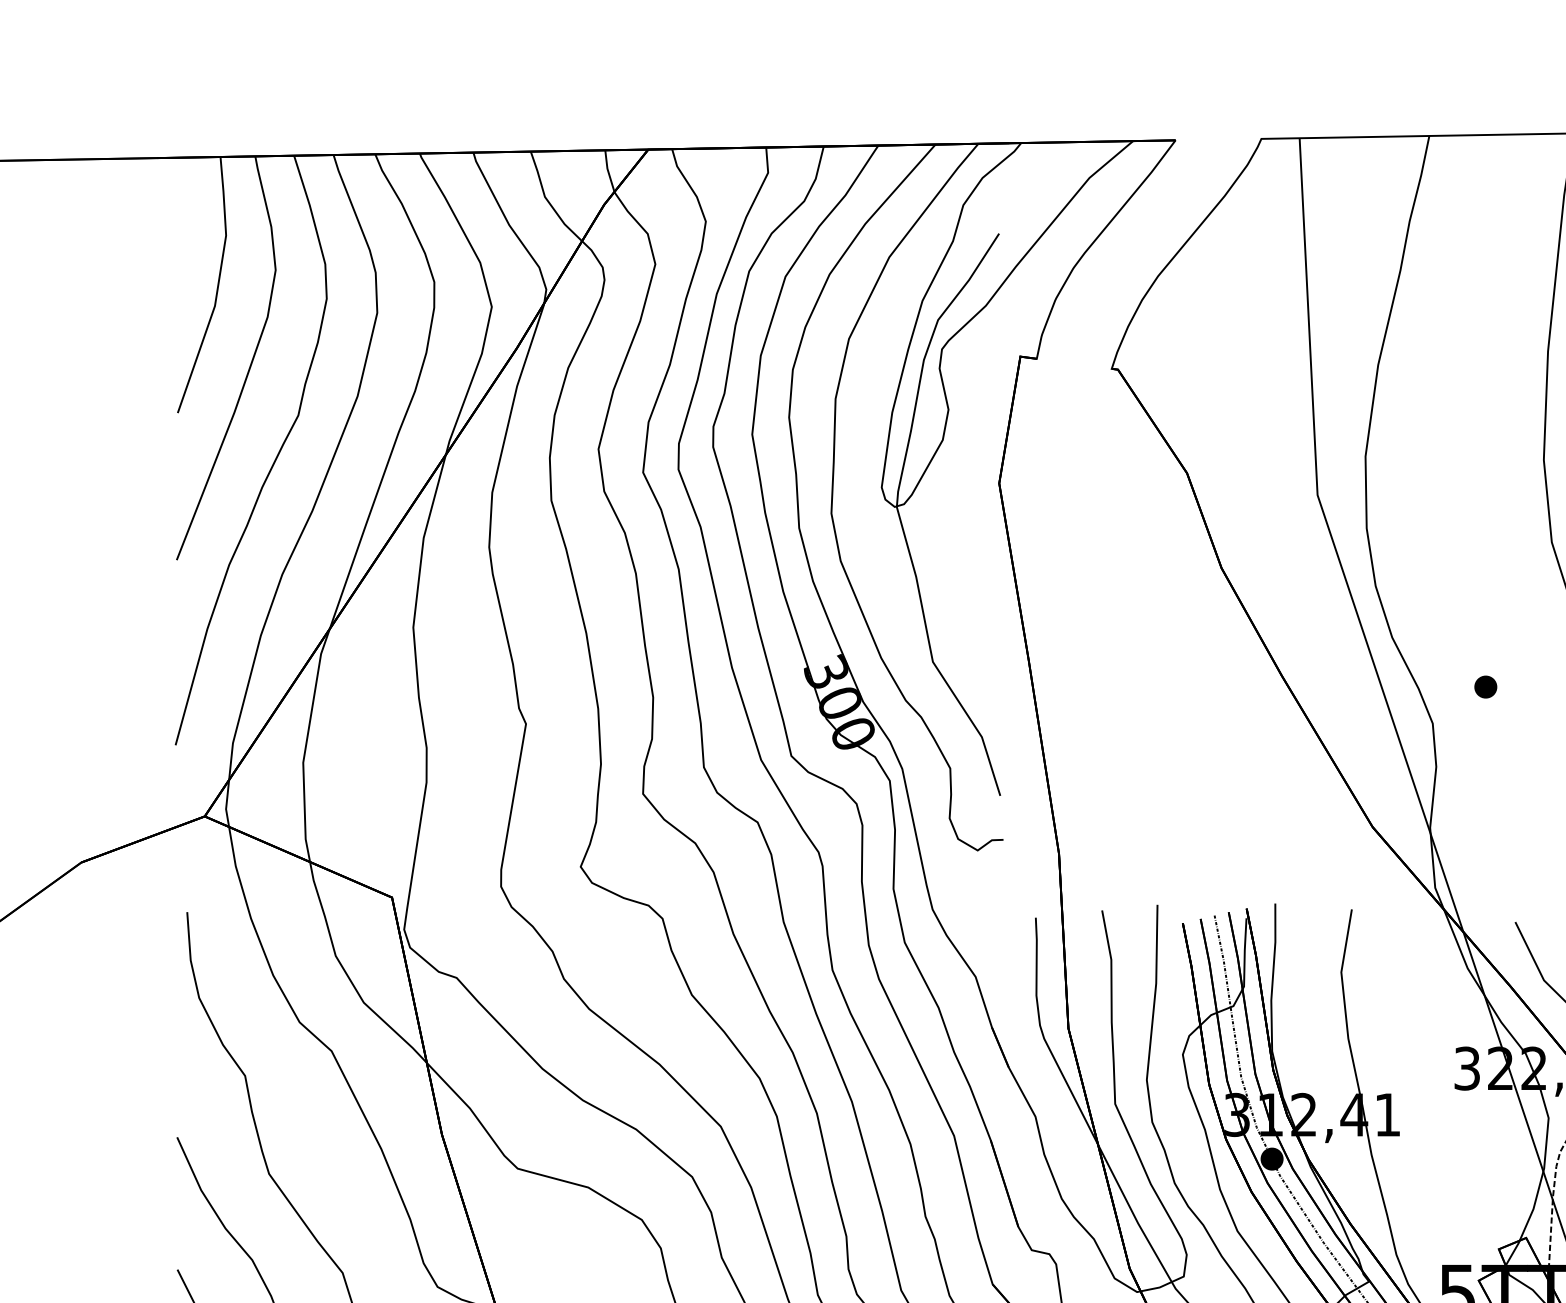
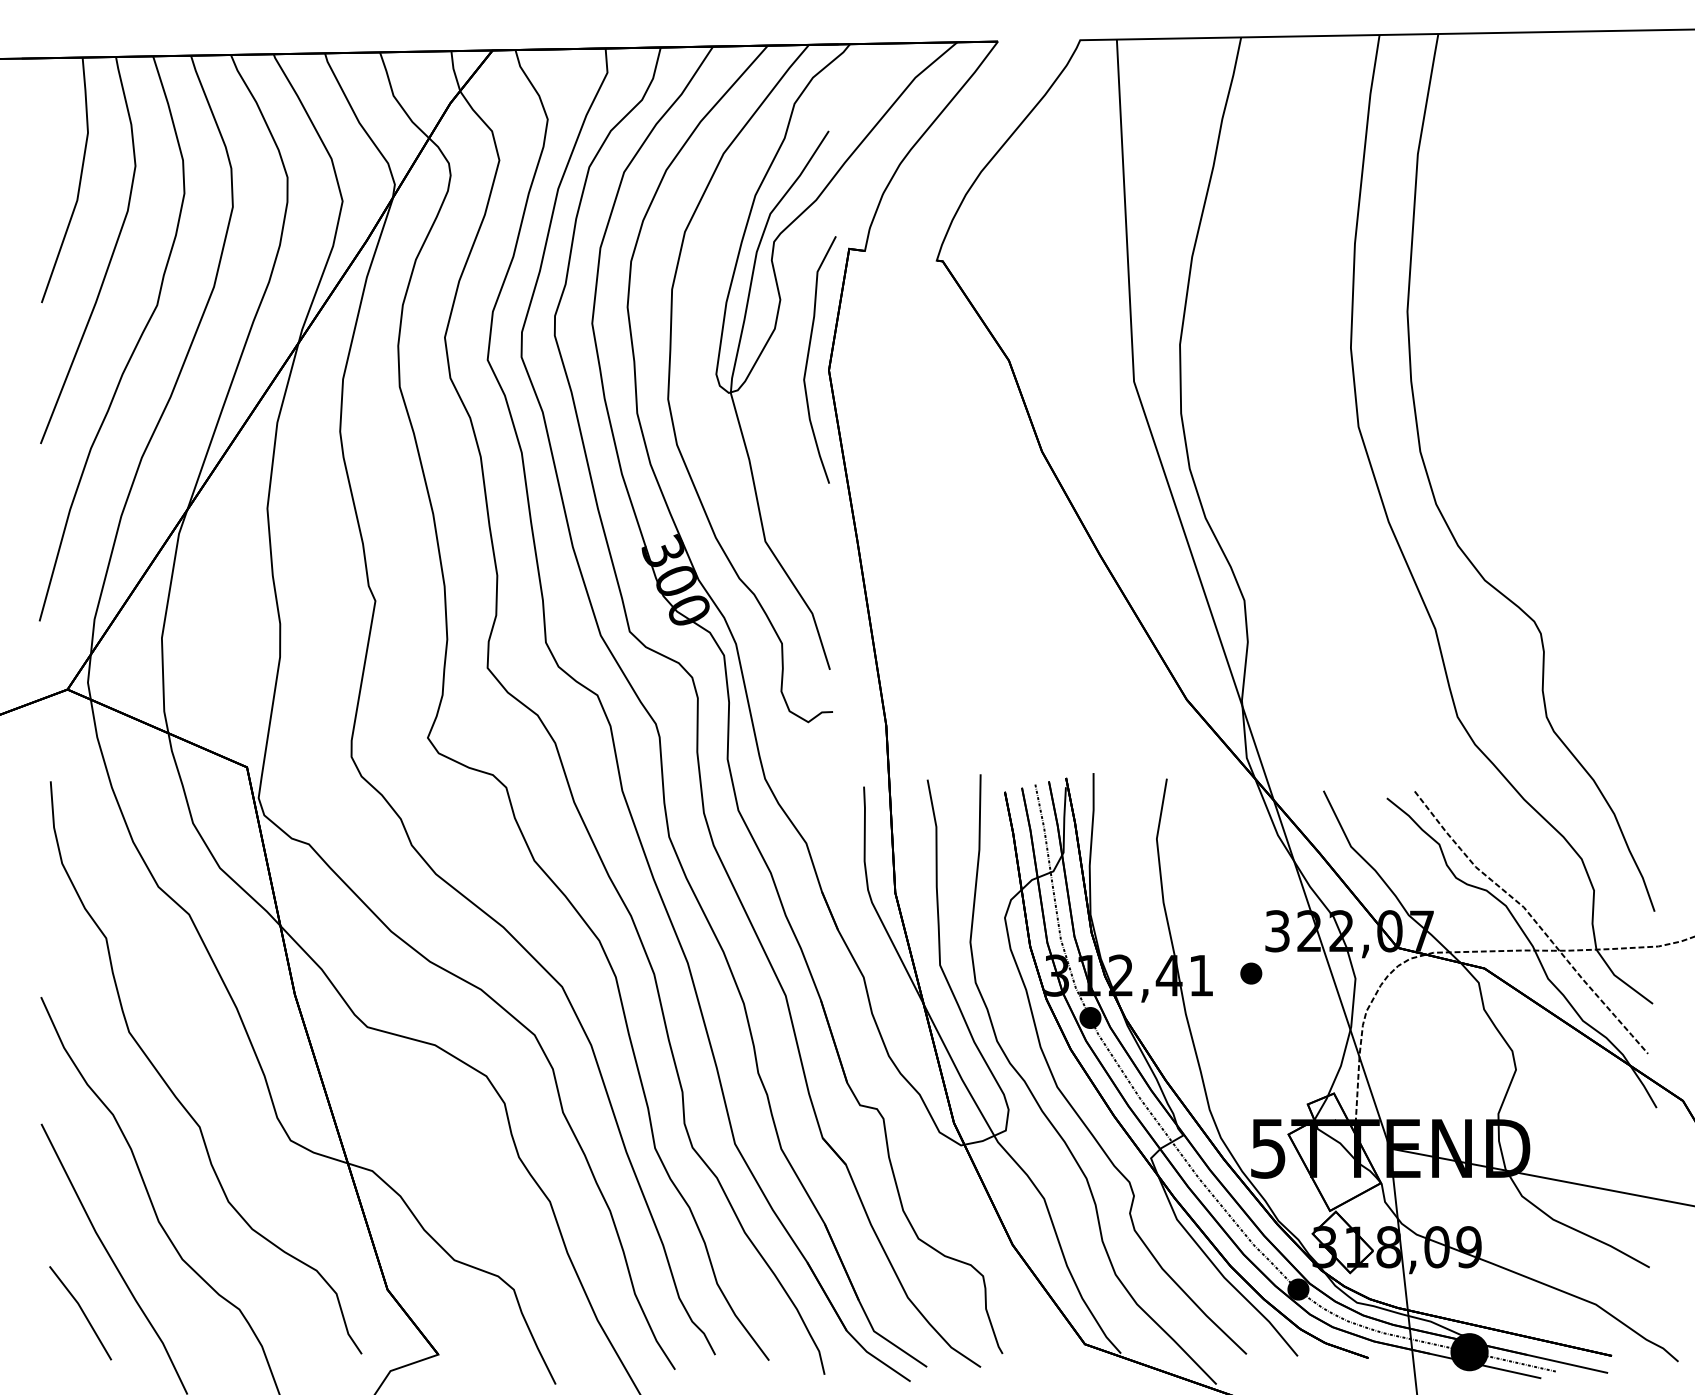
curve: (977, 472) -> (808, 359), added
part: (1486, 686) -> (1251, 973), moved

